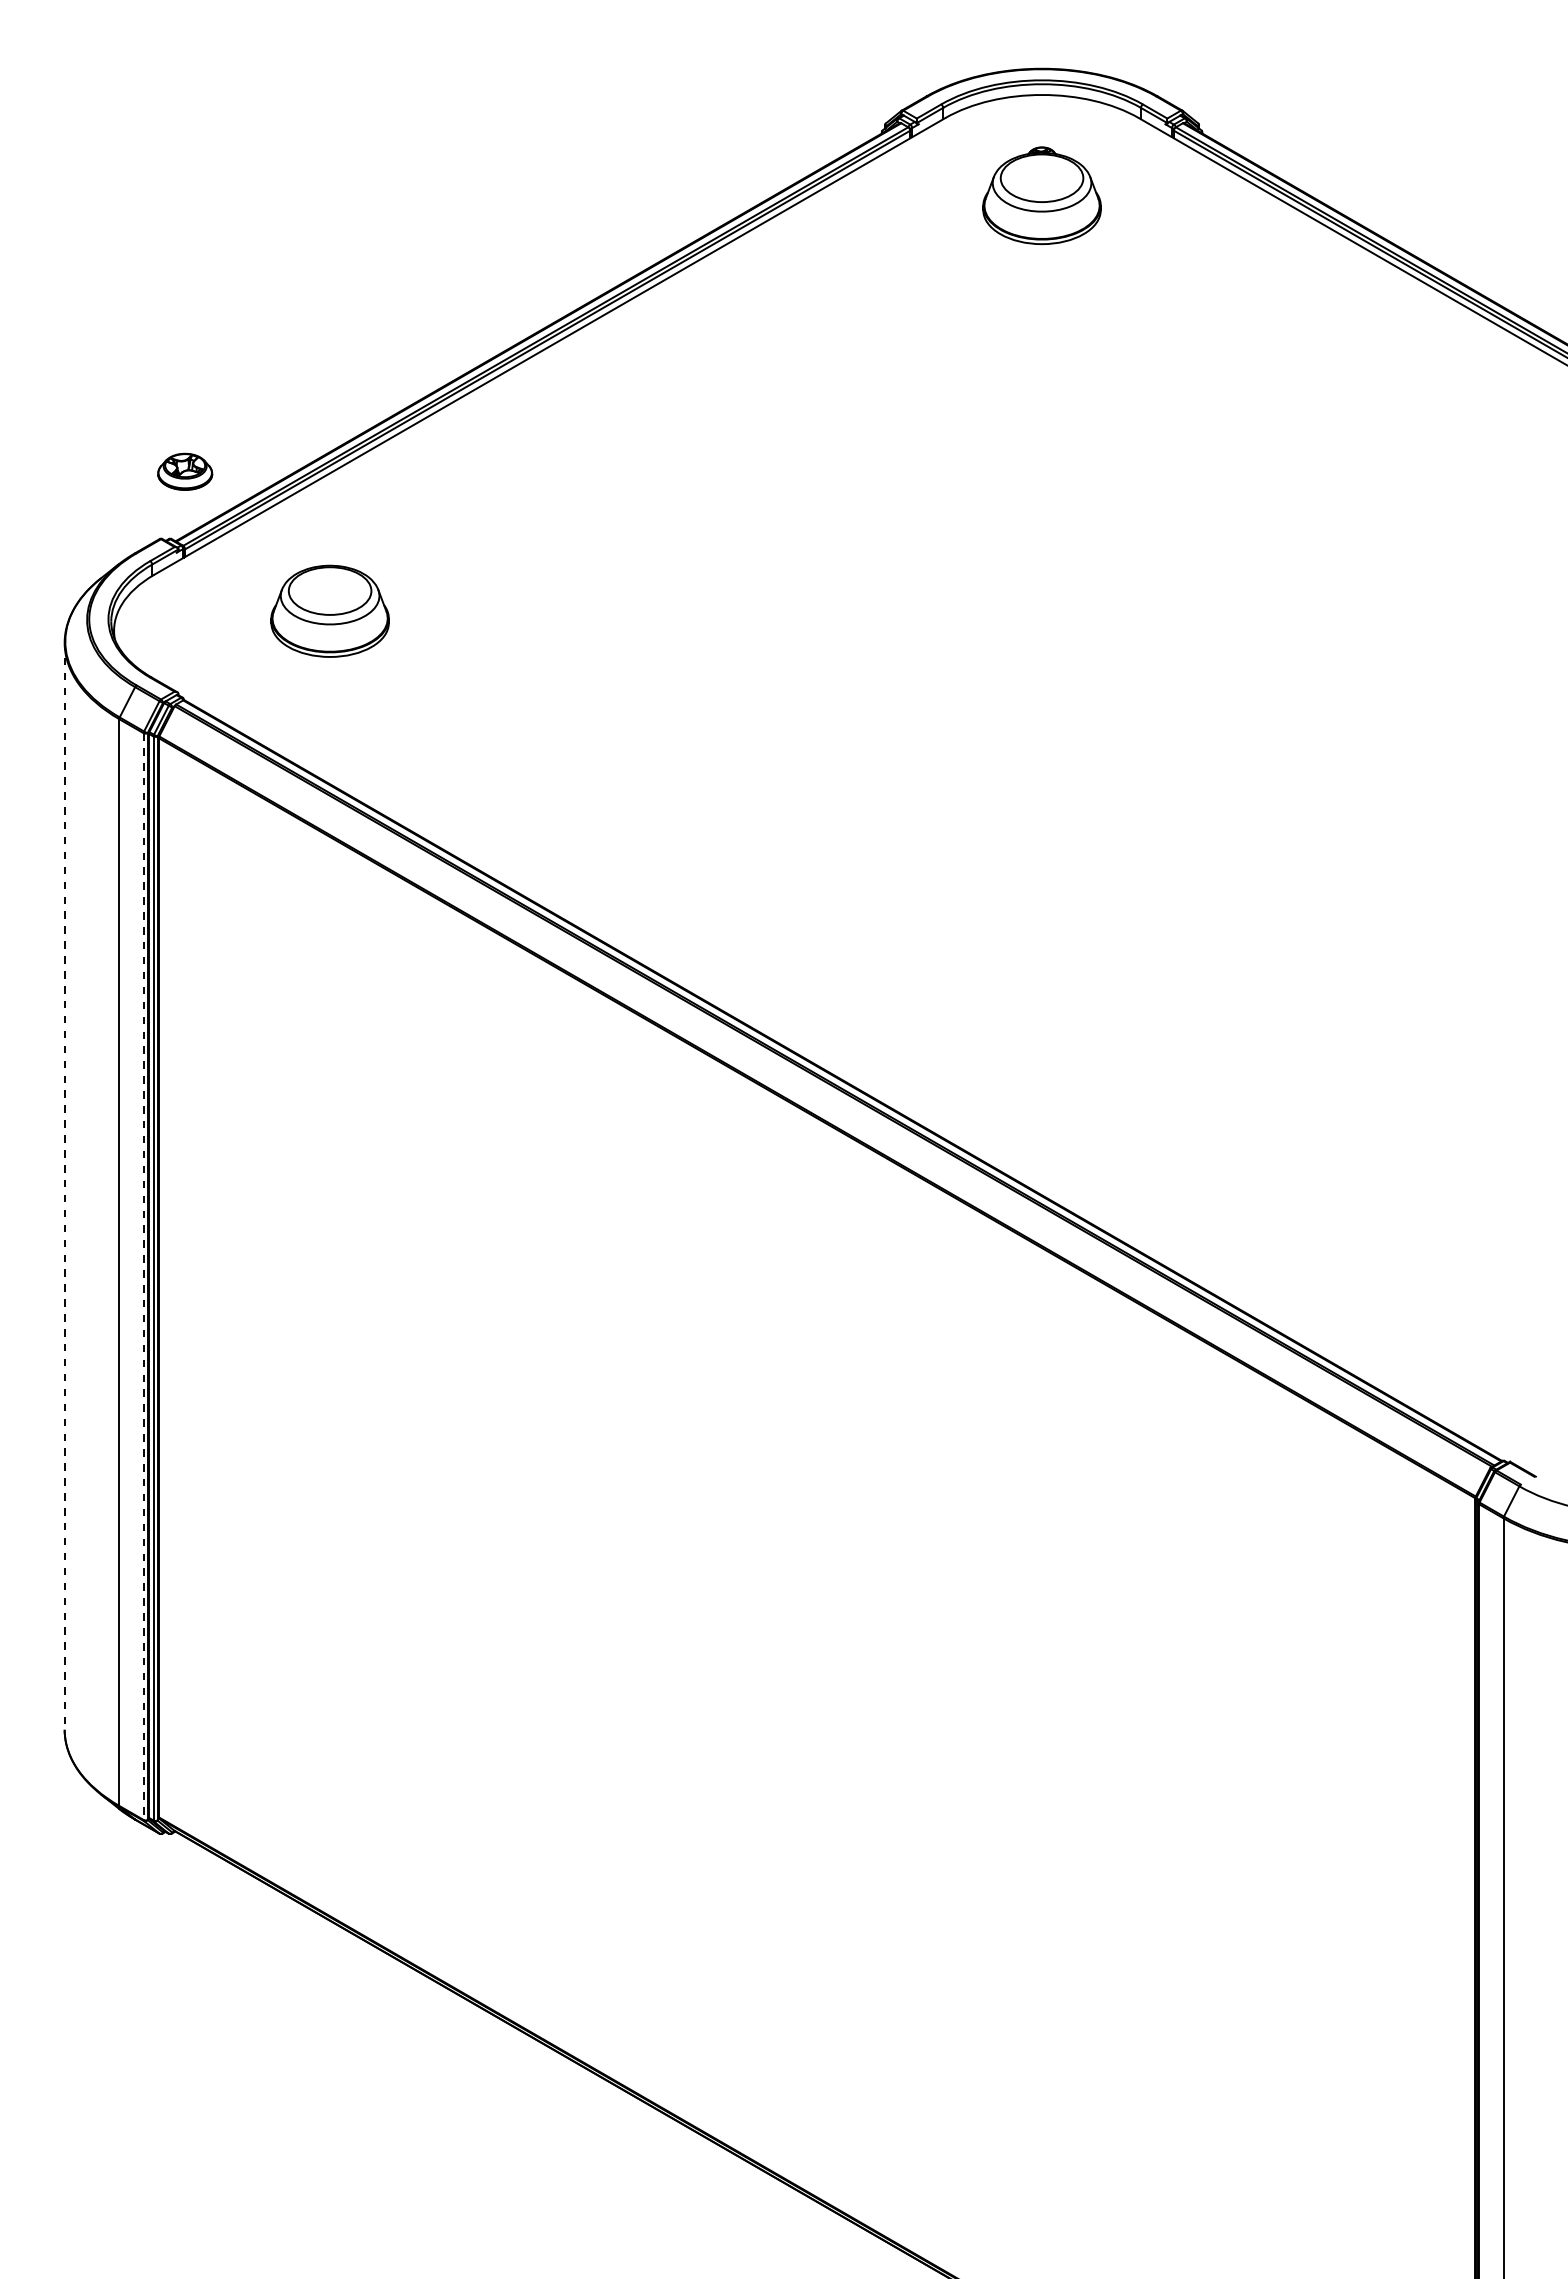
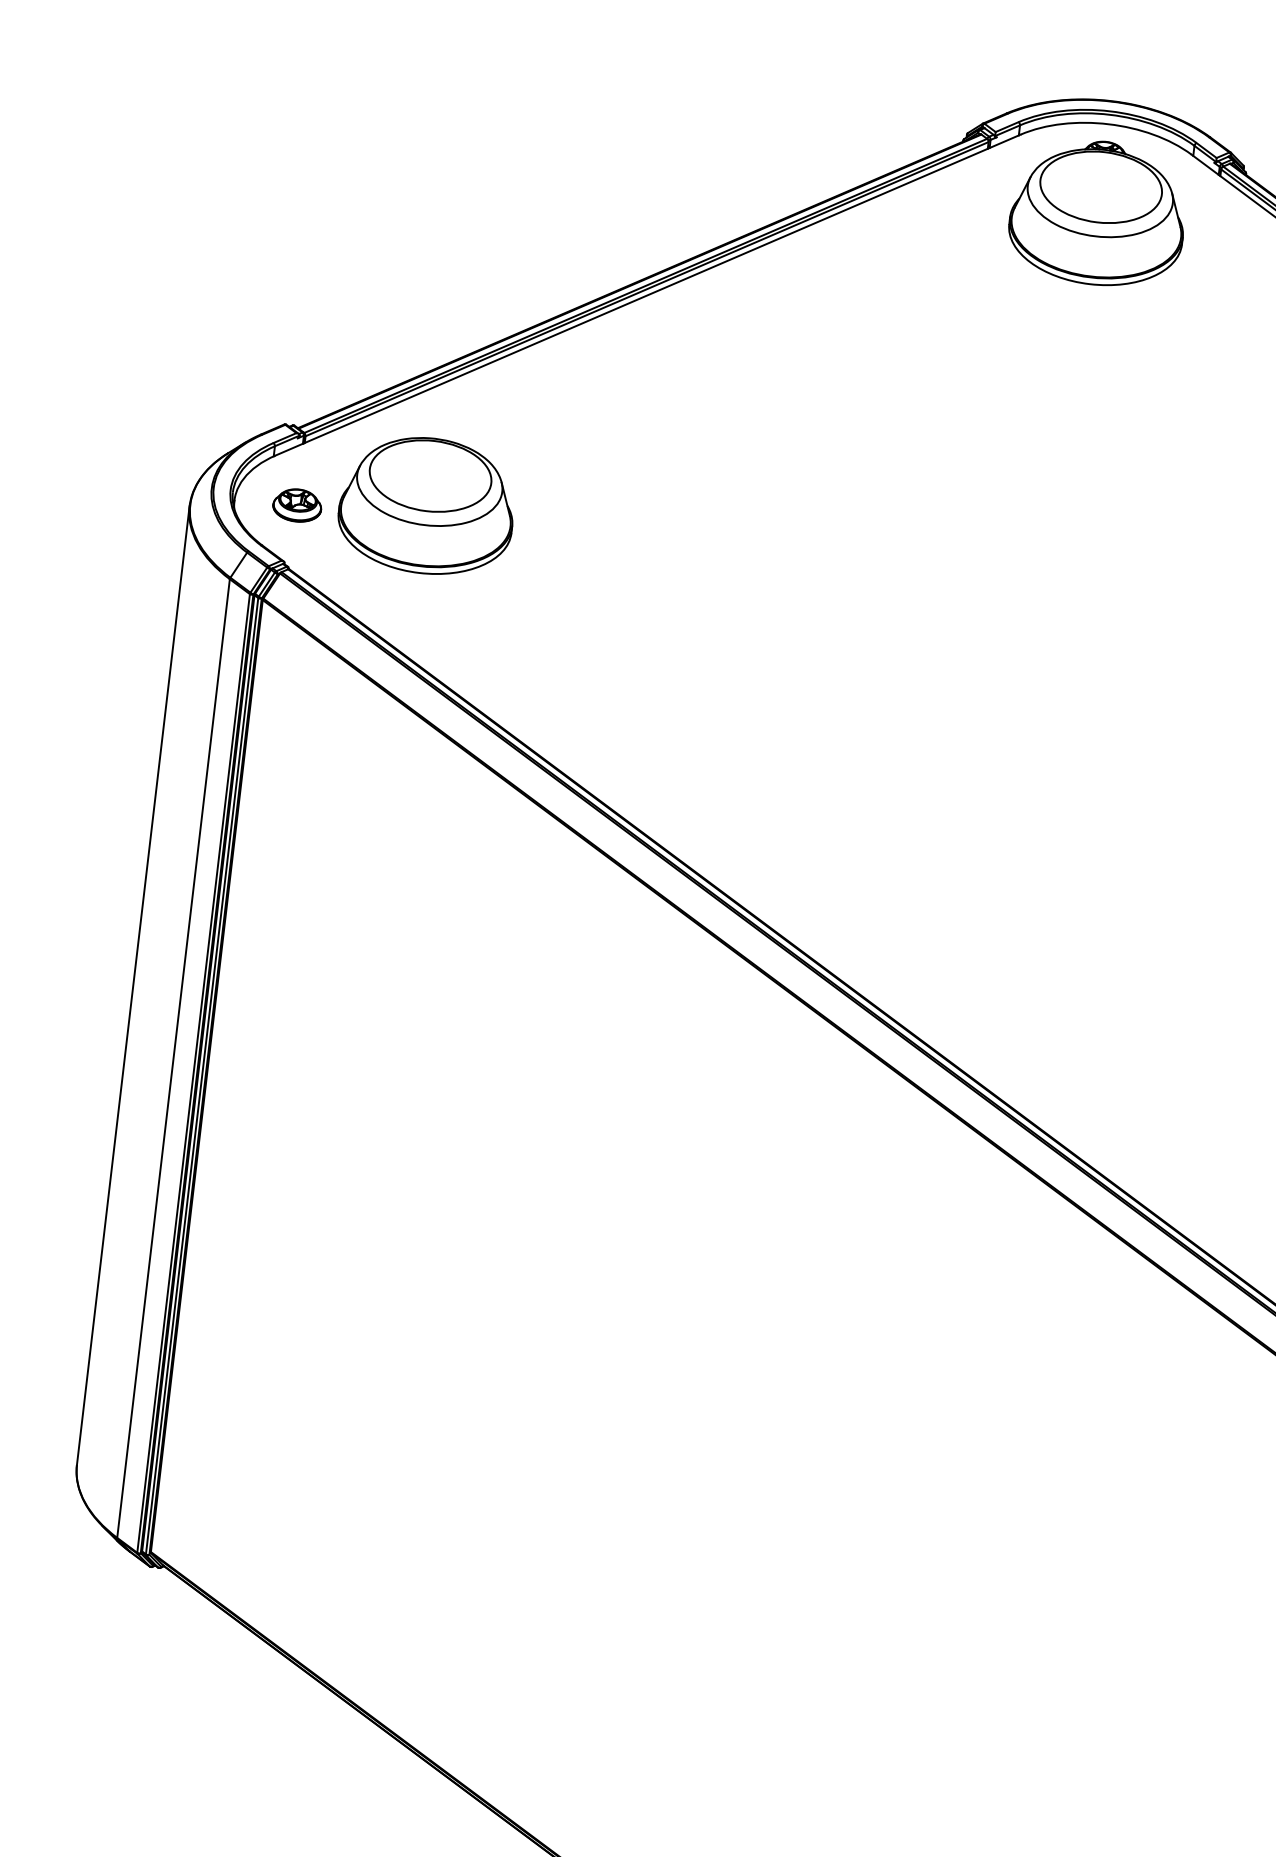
part: (1041, 195) -> (1097, 212), size x1.67
part: (185, 471) -> (297, 505), moved
part: (329, 611) -> (426, 506), size x1.67
line: (64, 1186) -> (133, 985), dashed -> solid
line: (143, 1277) -> (193, 1074), dashed -> solid

